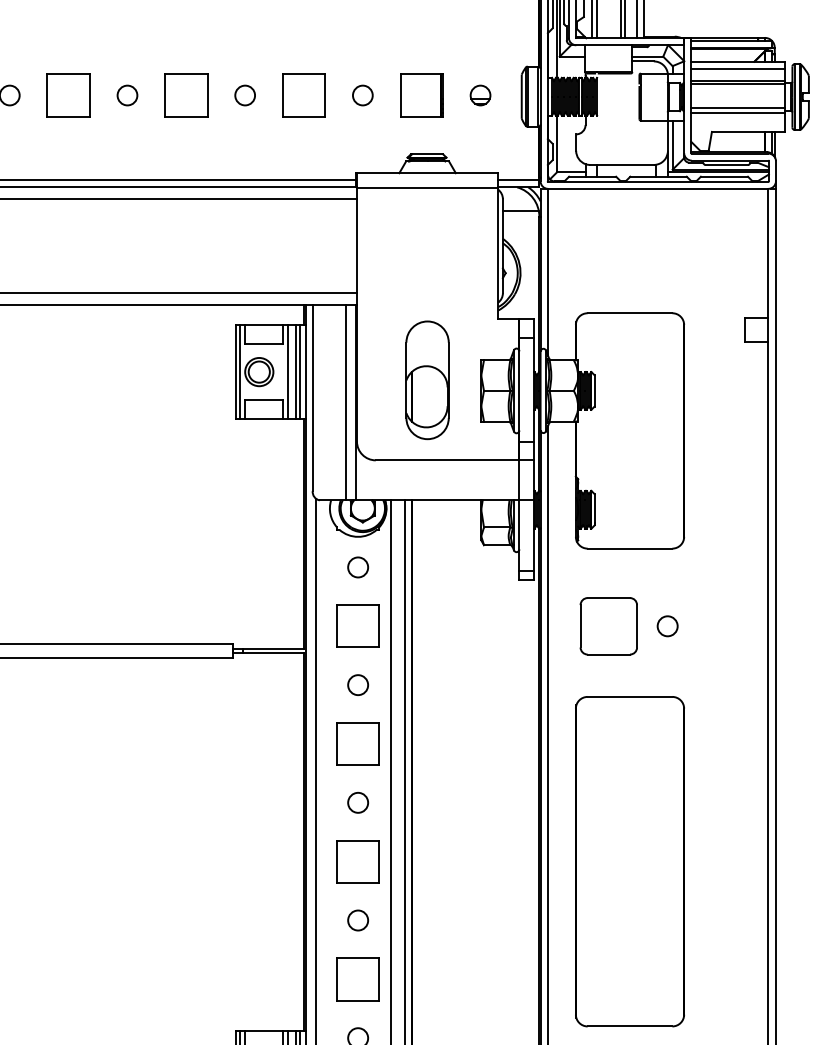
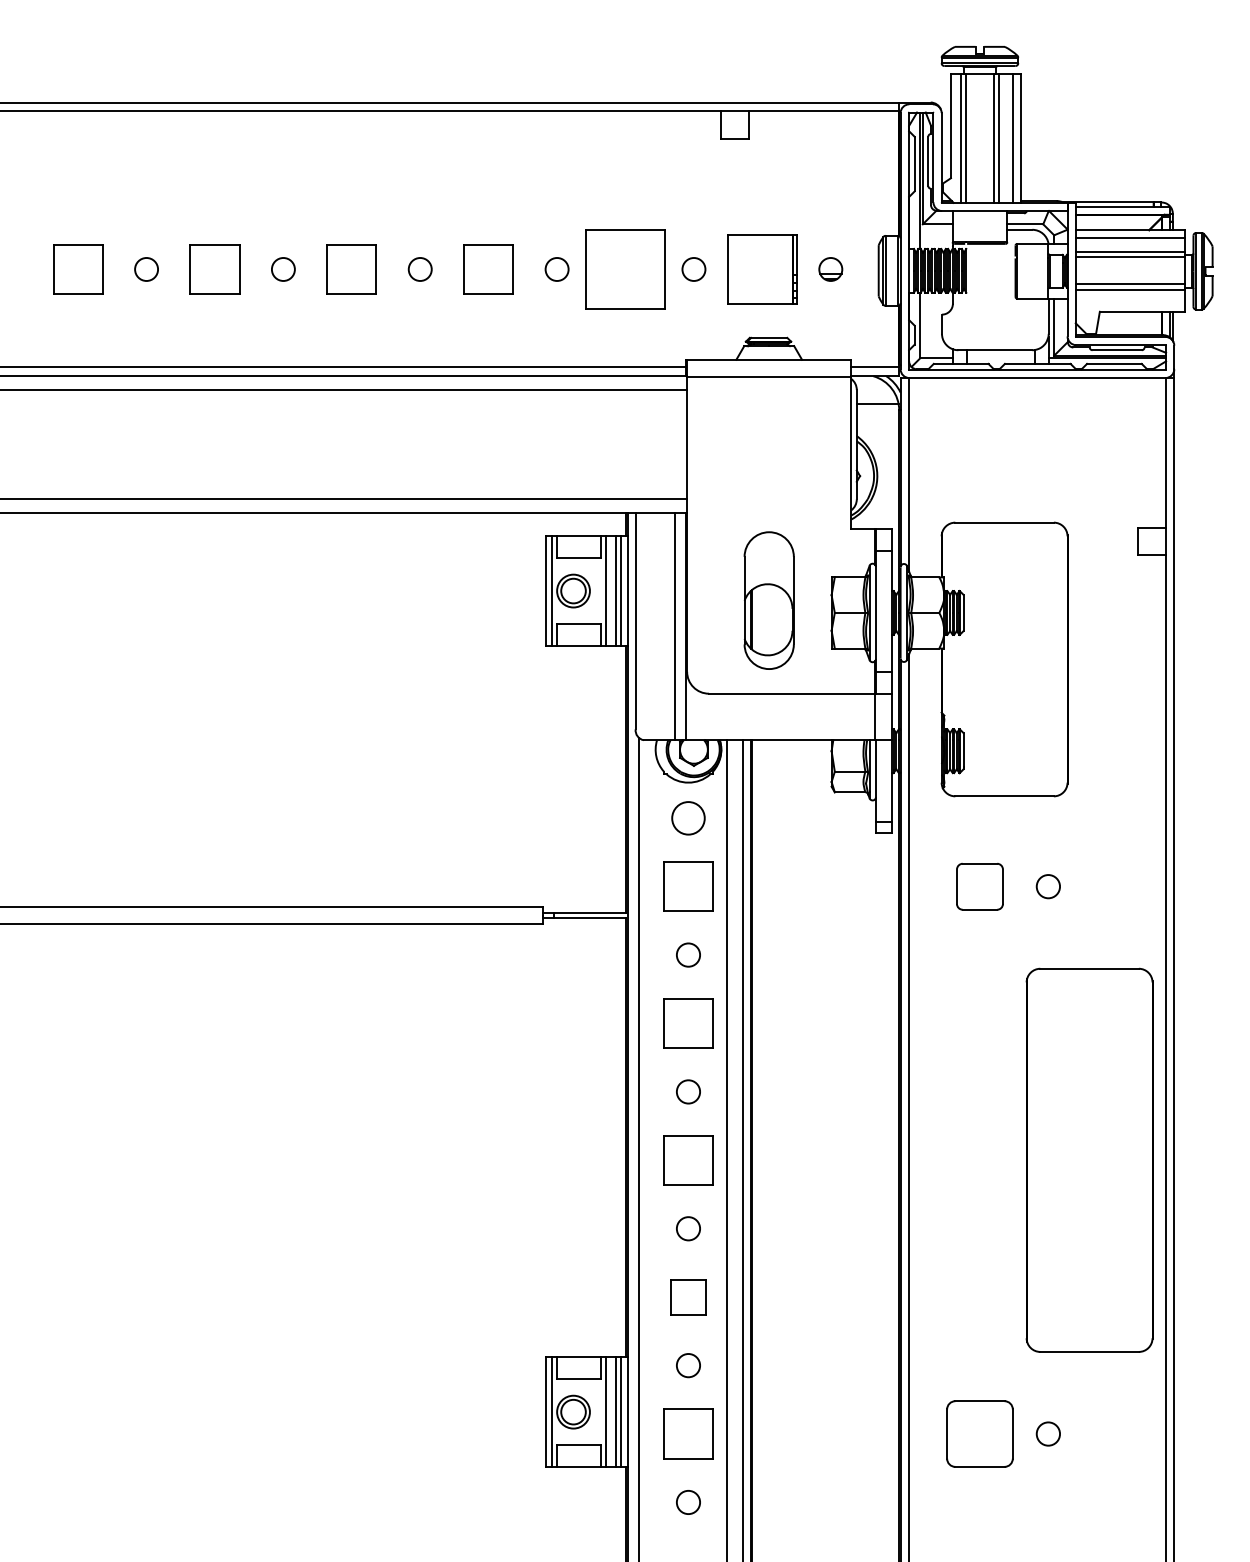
part: (303, 95) -> (625, 269), size x1.6
part: (421, 95) -> (762, 269), size x1.4
circle: (358, 566) -> (688, 817), size x1.4
part: (608, 626) -> (979, 886), size x0.7
part: (629, 860) -> (1089, 1159), moved
part: (358, 979) -> (688, 1297), size x0.7

